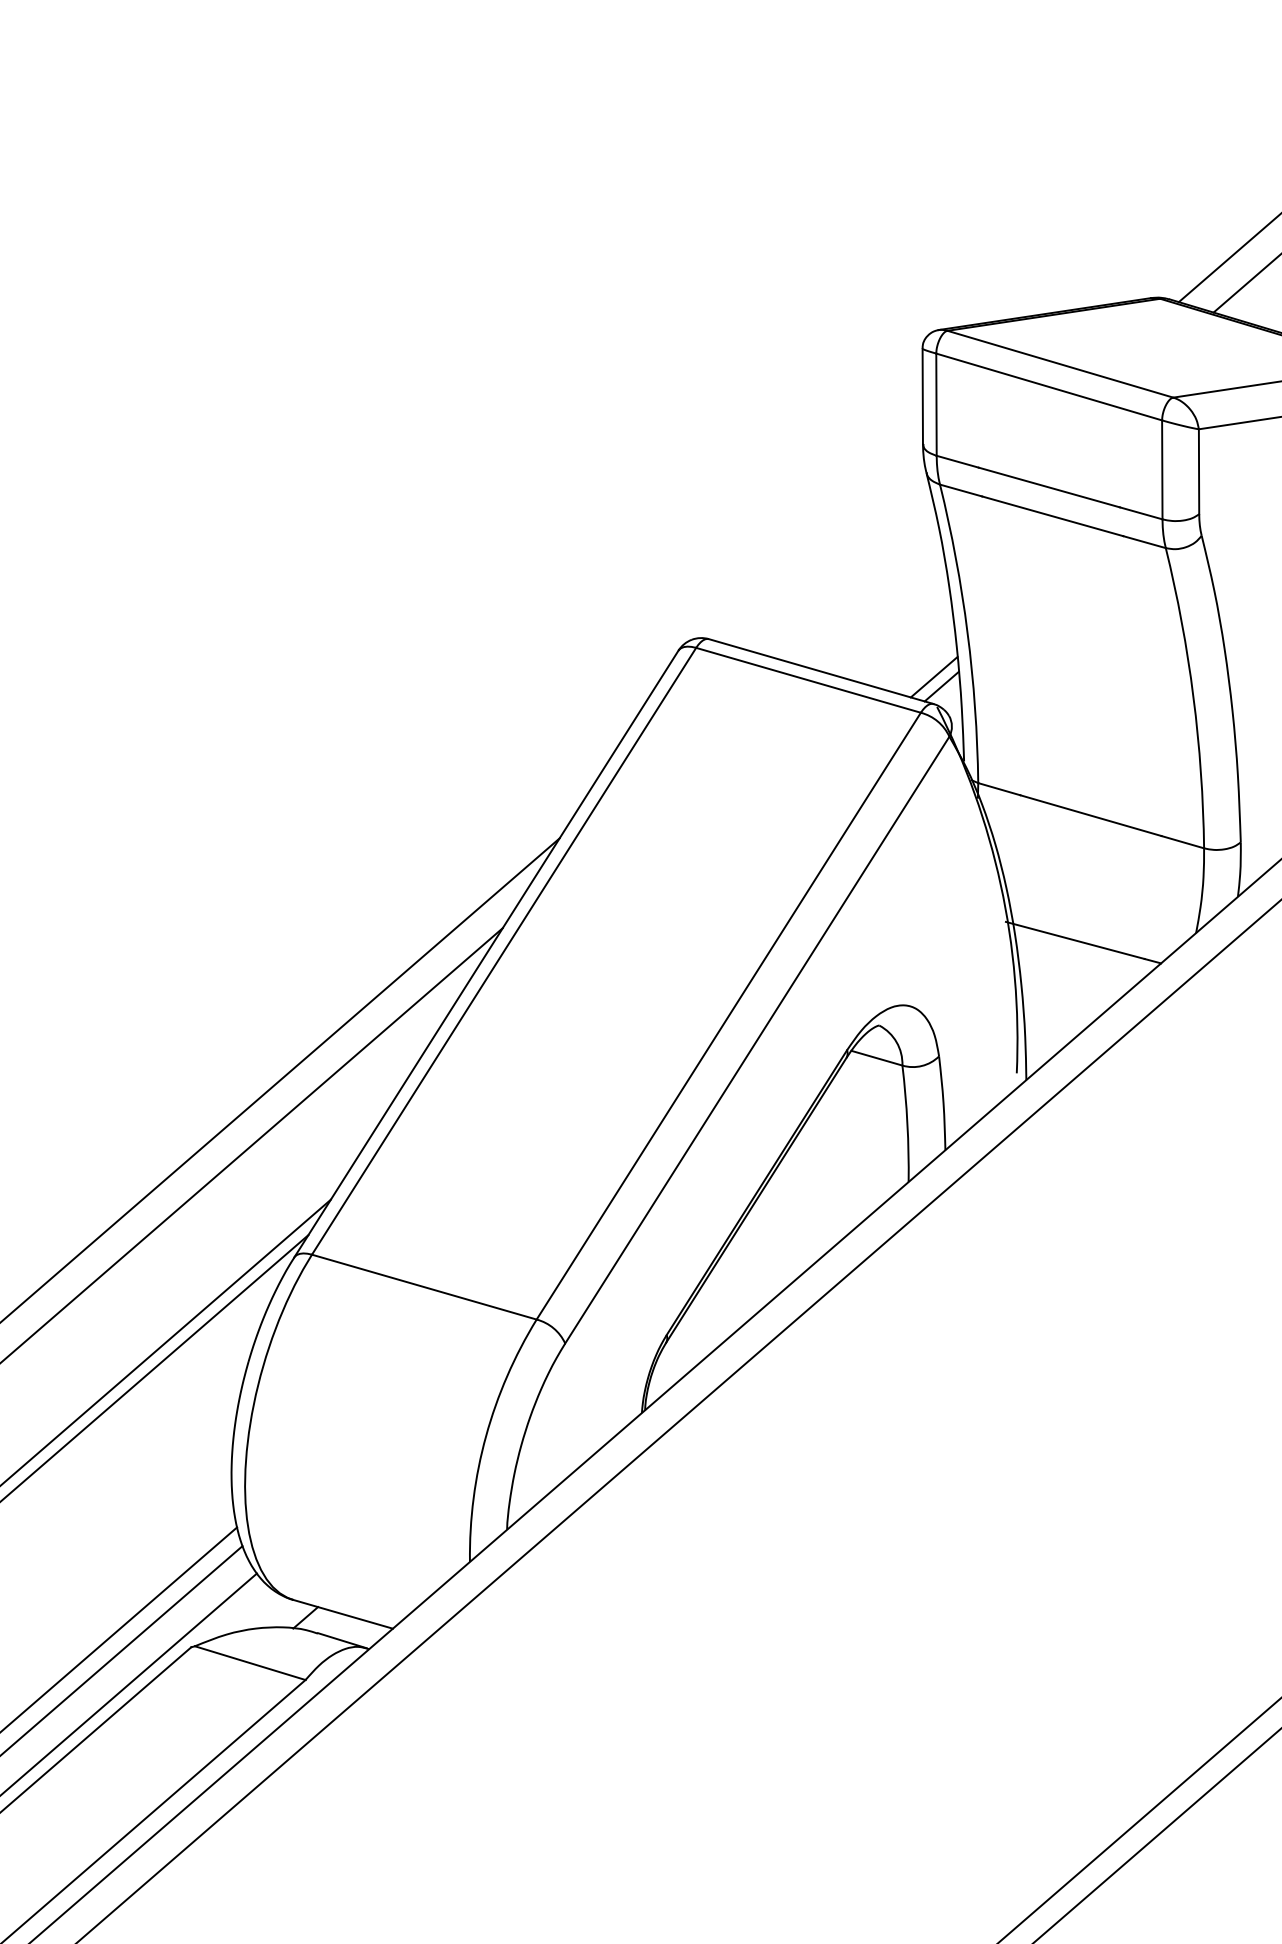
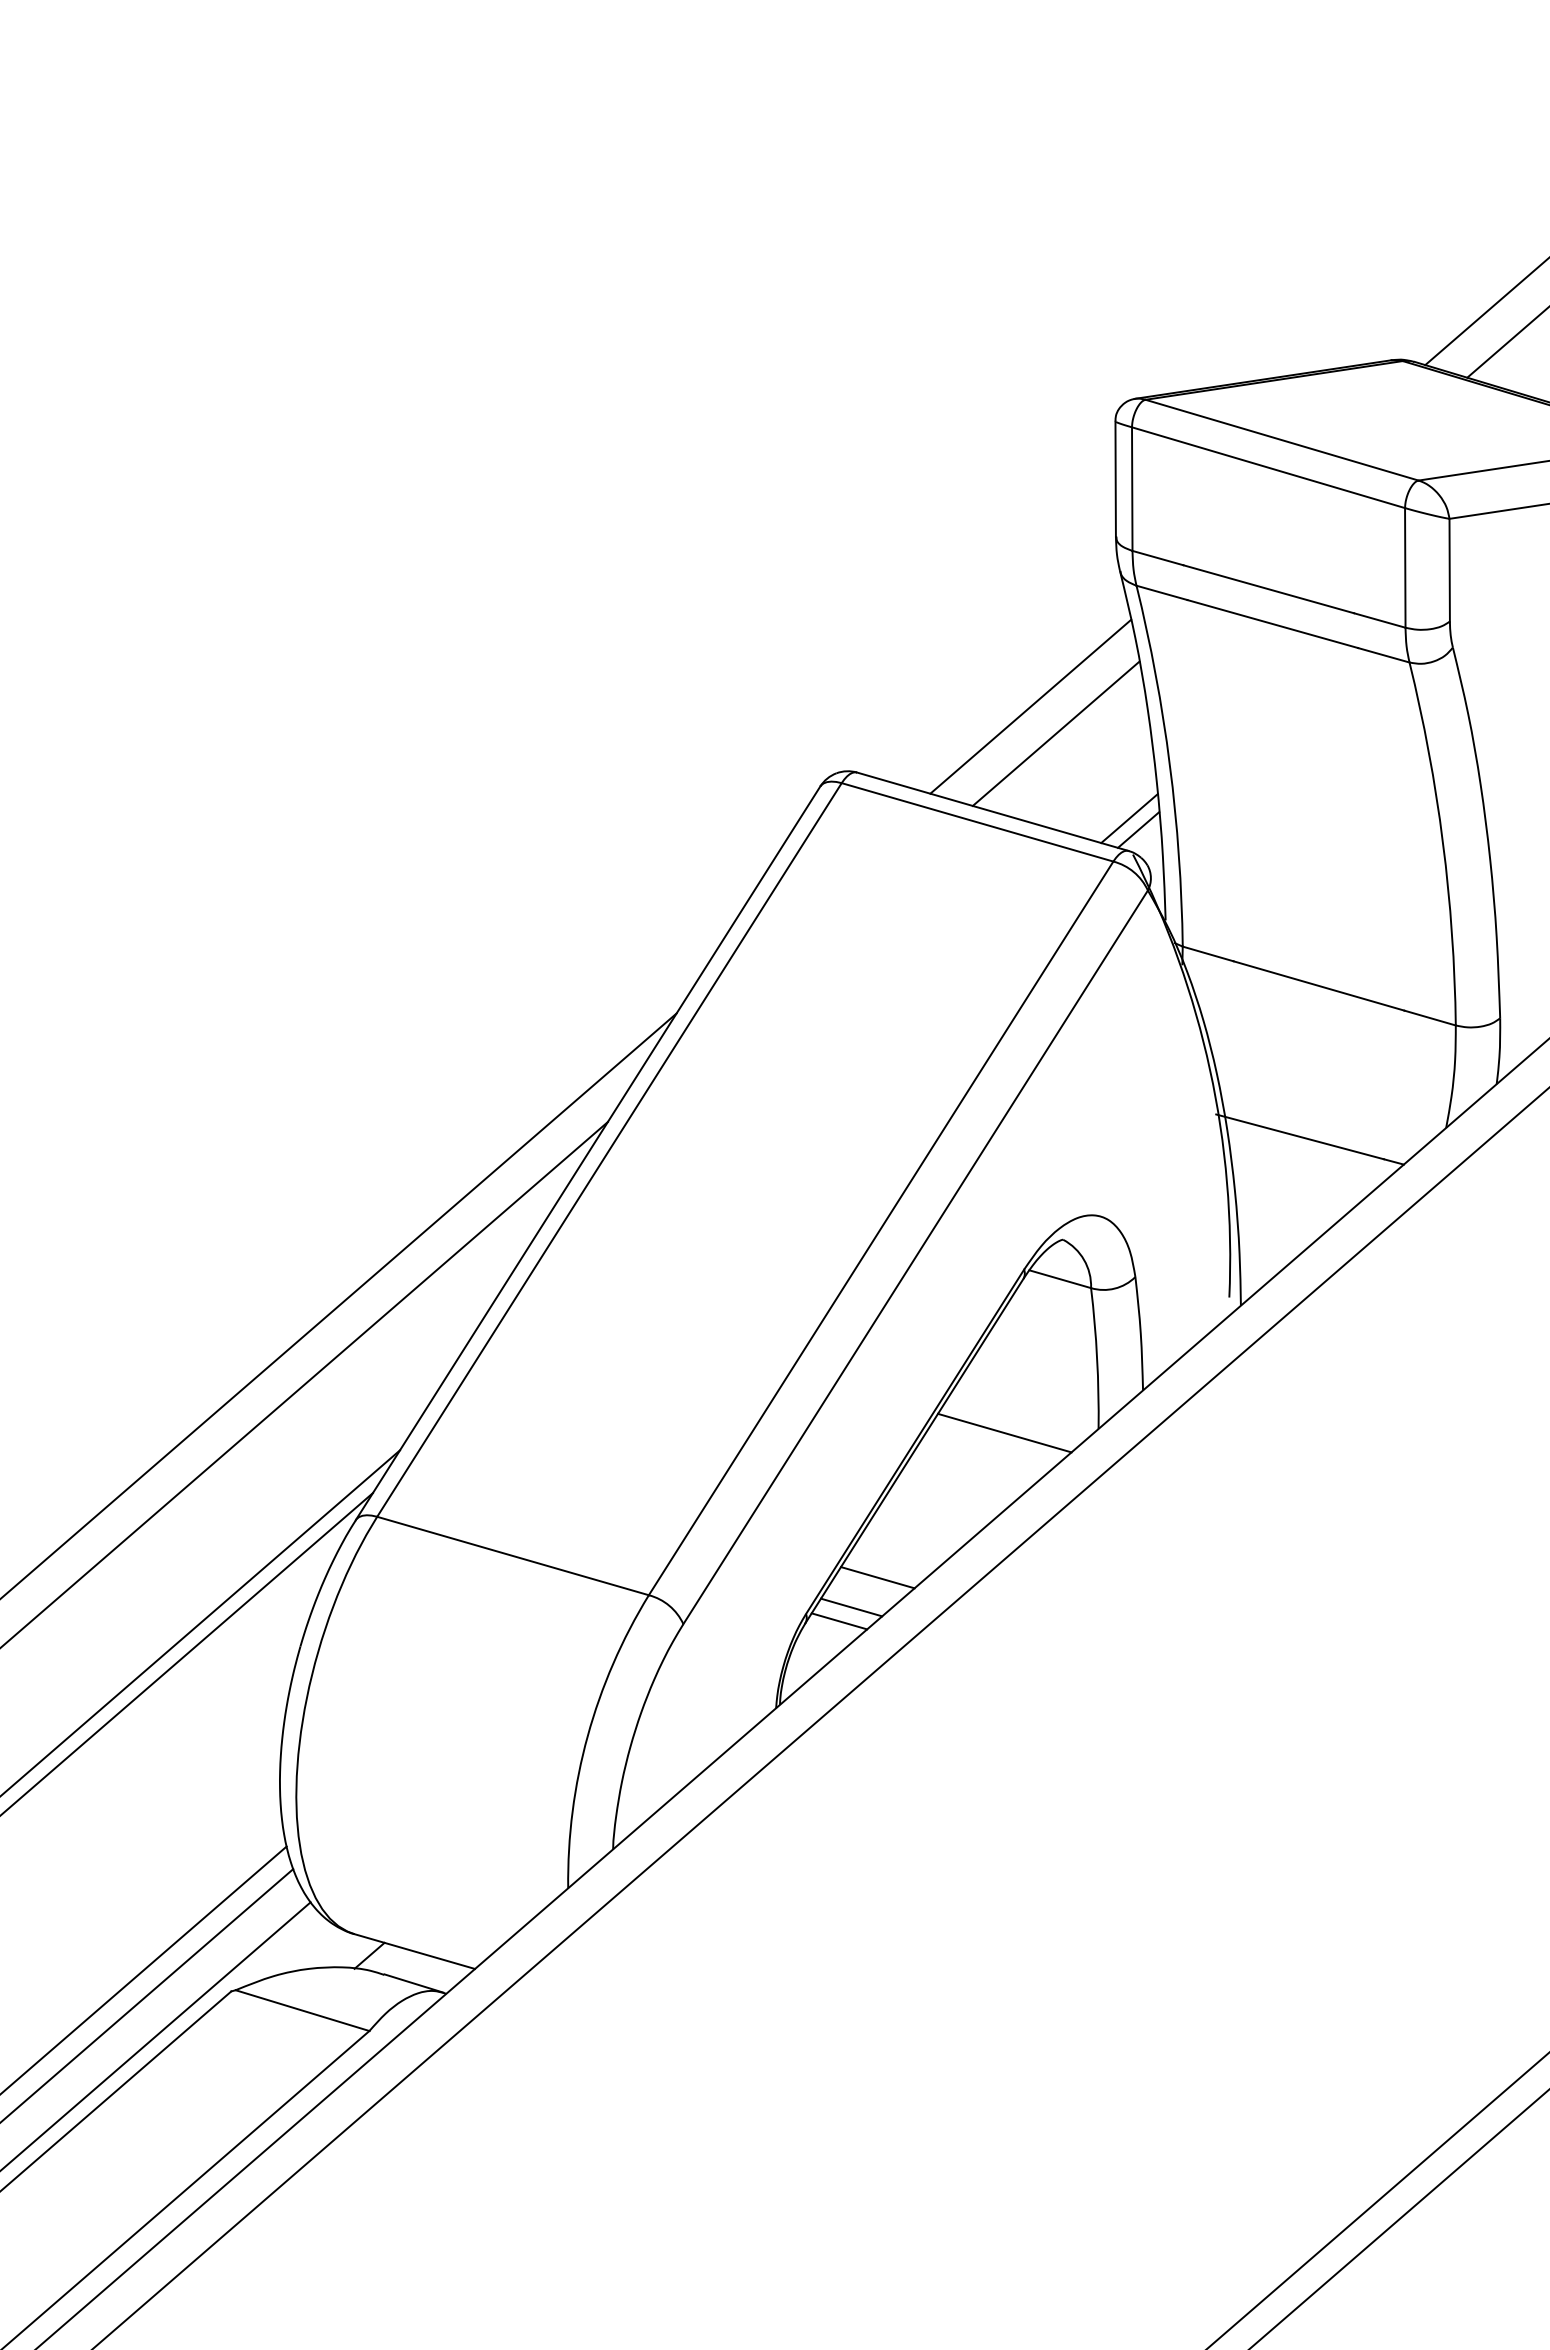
line: (852, 584) -> (1030, 706), added
line: (873, 606) -> (1055, 733), added
line: (830, 1184) -> (1004, 1432), added
line: (725, 1304) -> (877, 1577), added
line: (704, 1329) -> (851, 1607), added
line: (694, 1341) -> (839, 1621), added

